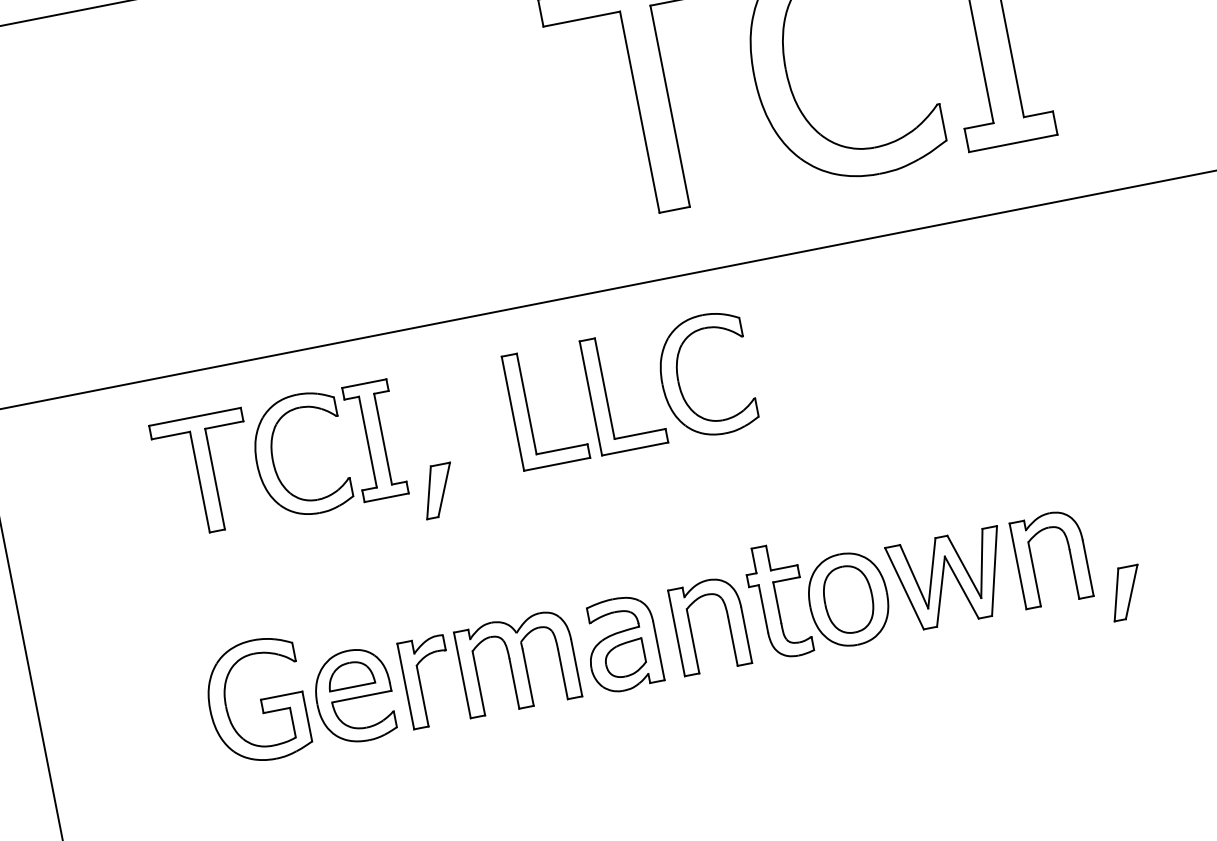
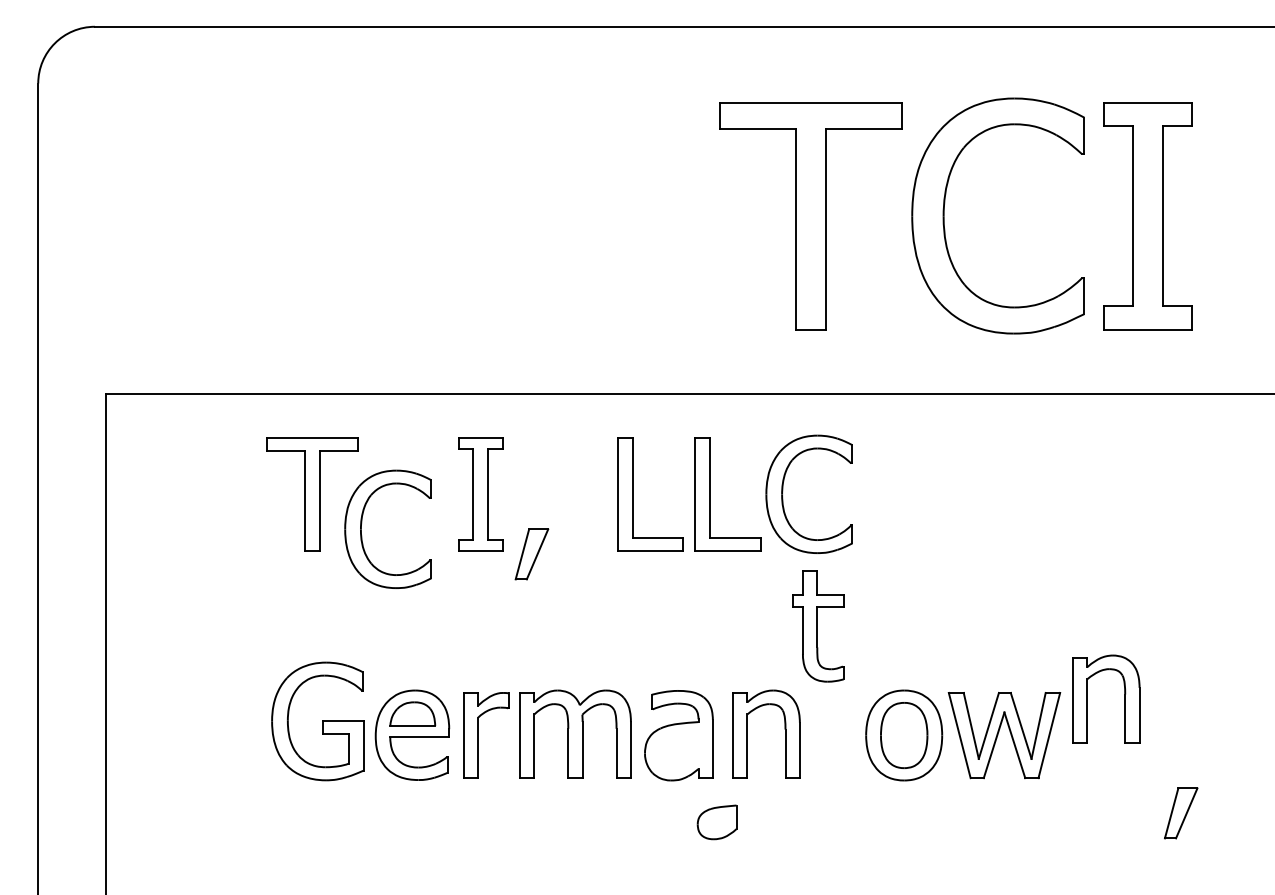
part: (273, 454) -> (362, 523), moved
part: (1069, 554) -> (1124, 698), moved
part: (1126, 593) -> (1181, 813), moved
part: (778, 601) -> (818, 626), moved
part: (624, 659) -> (716, 822), moved

